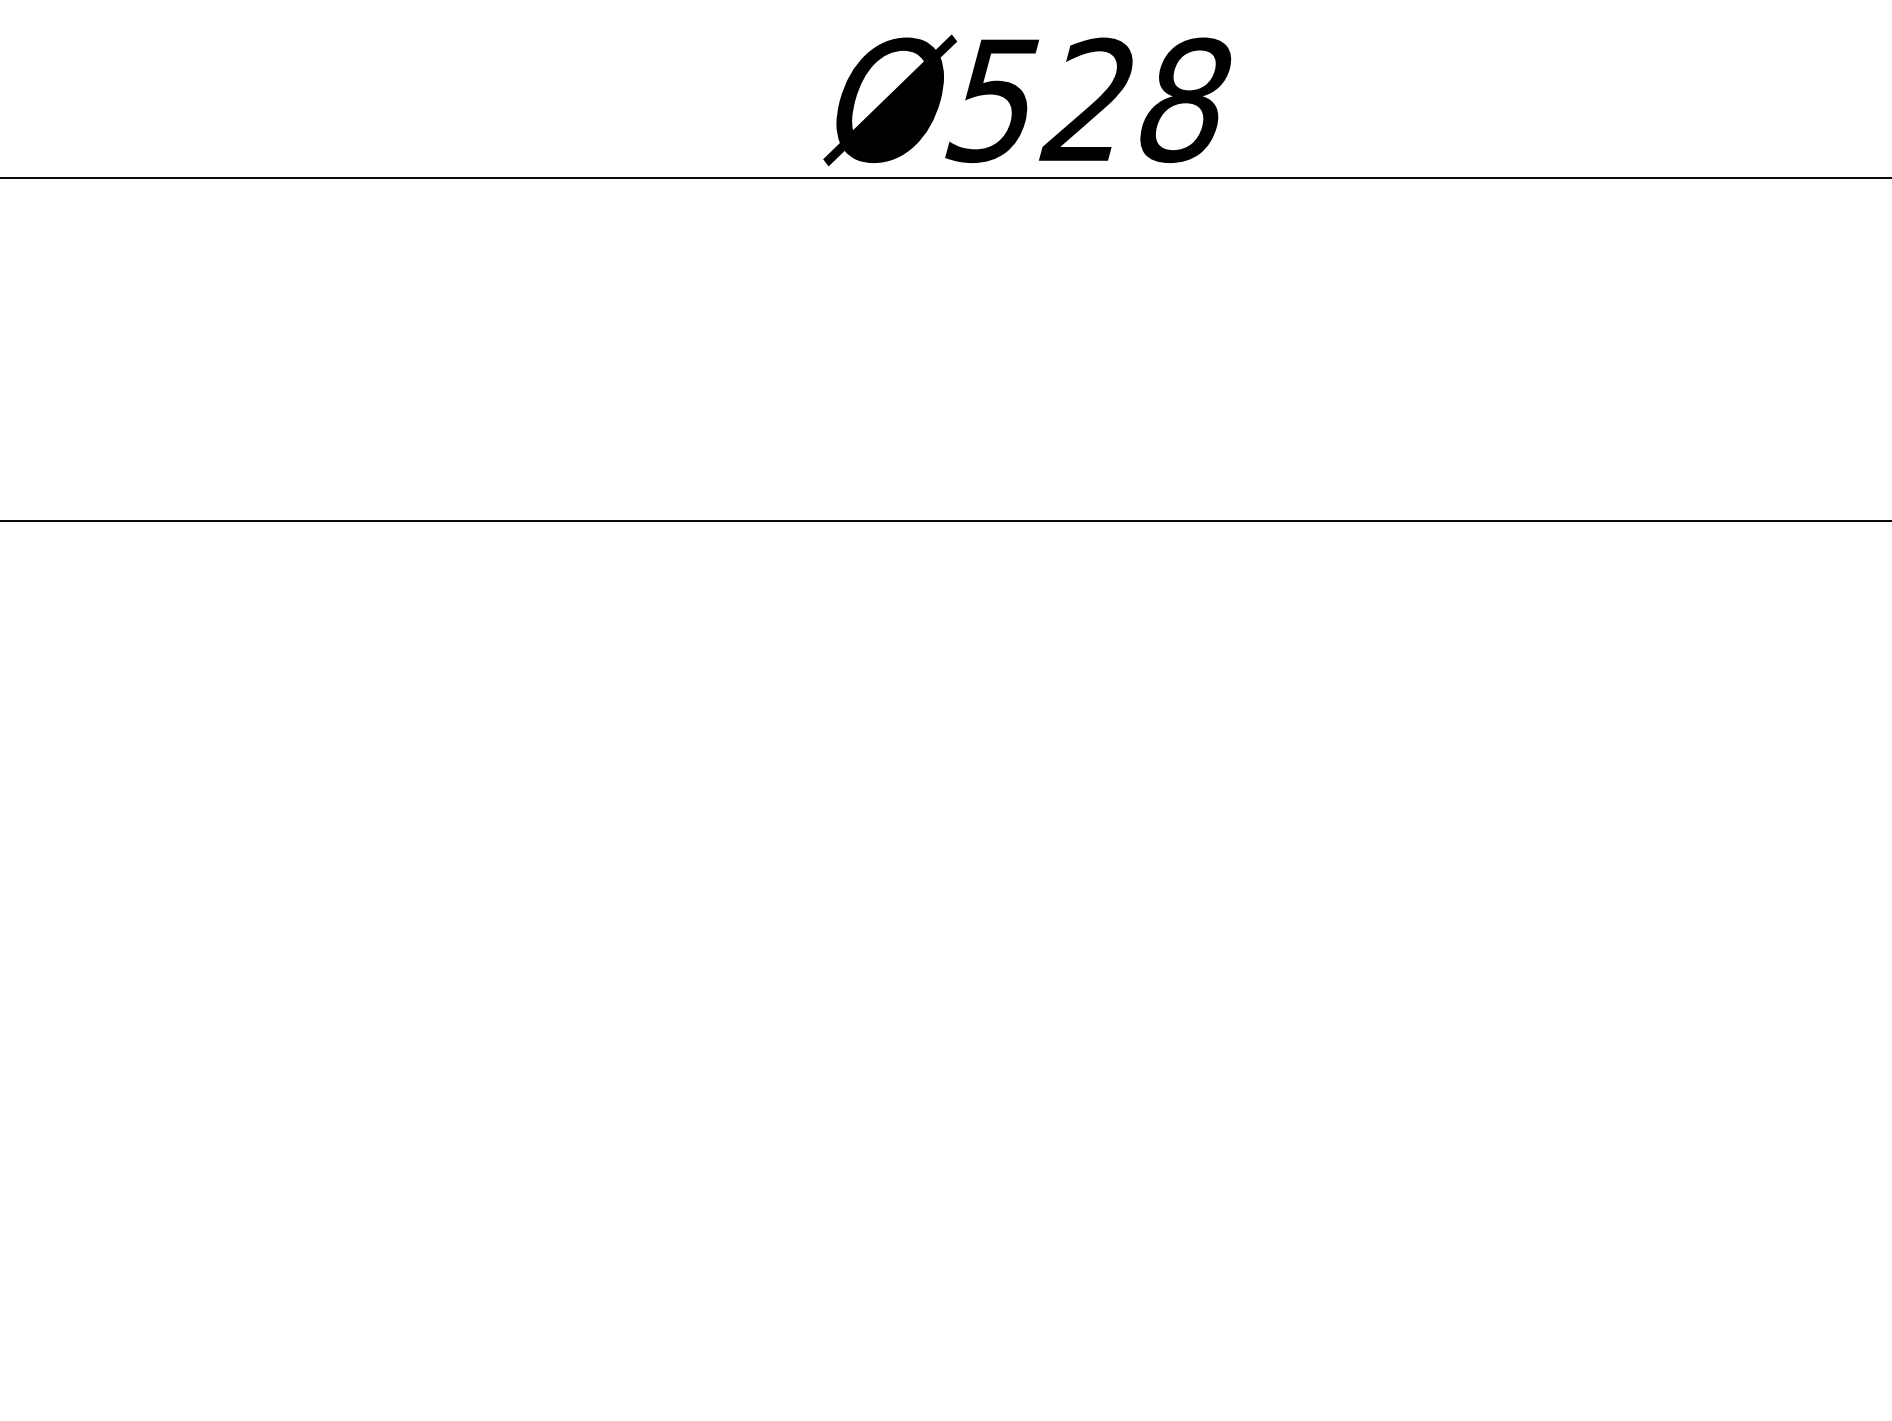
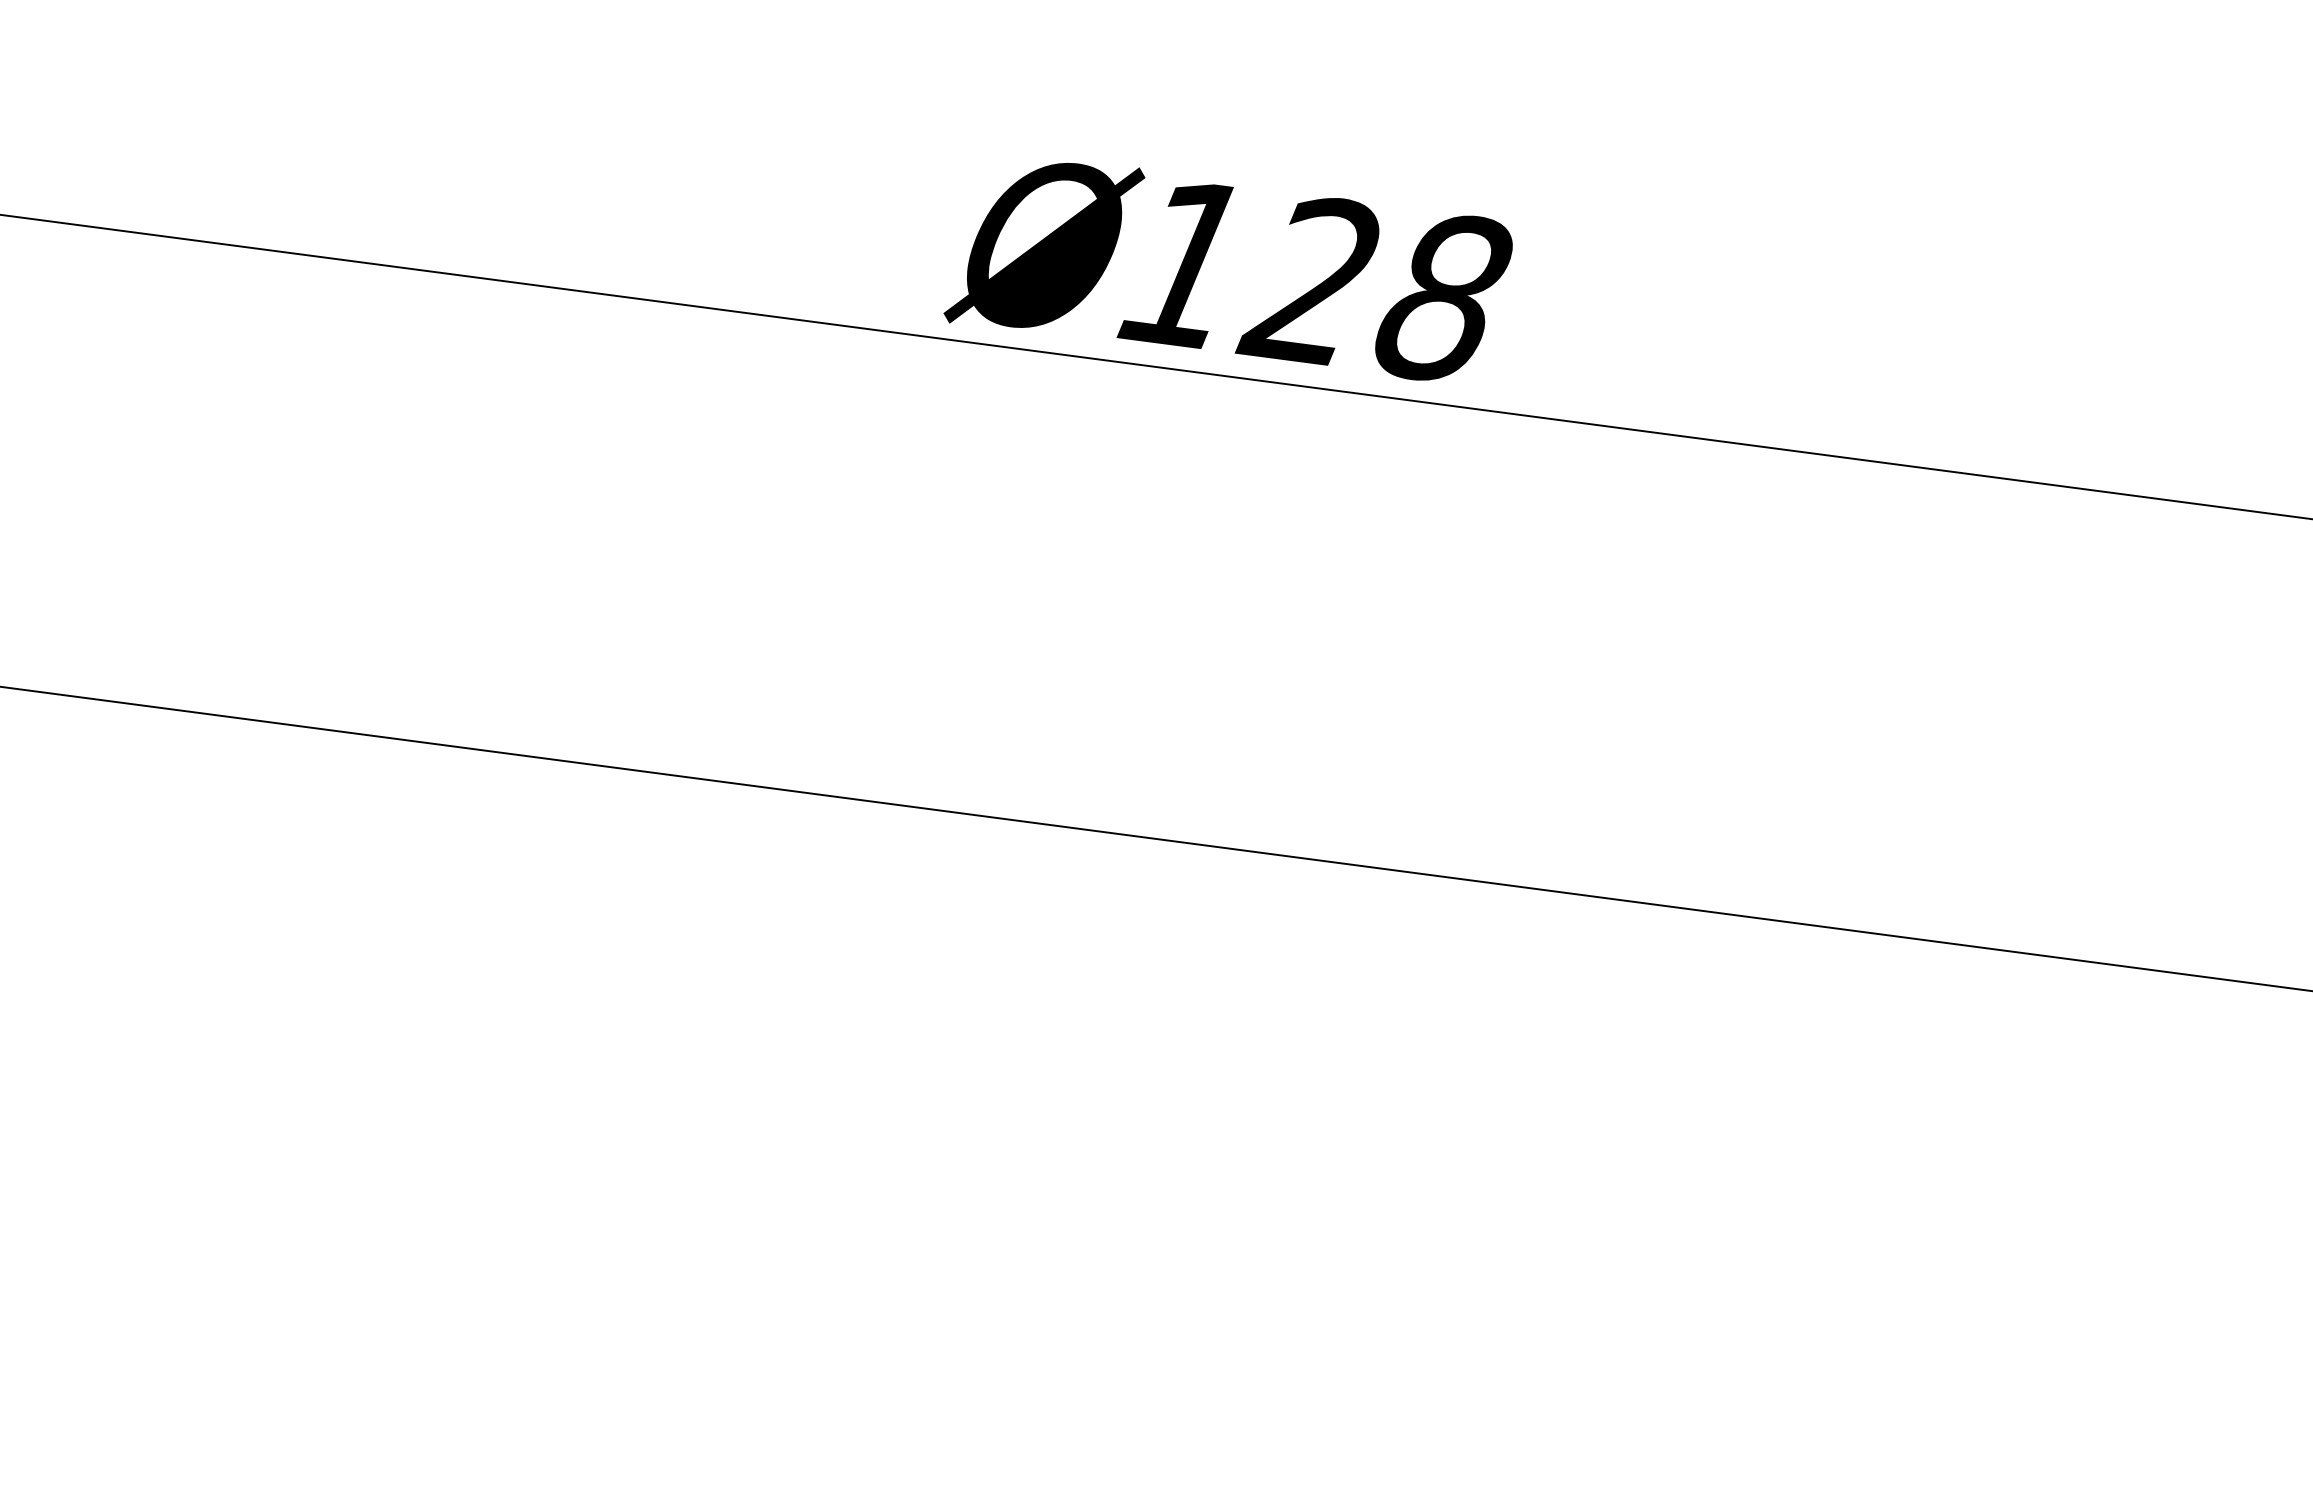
text: (991, 101) -> (1181, 265), Ø528 -> Ø128

